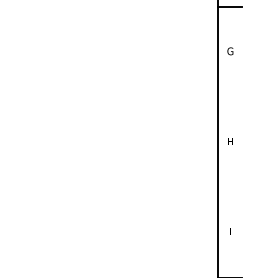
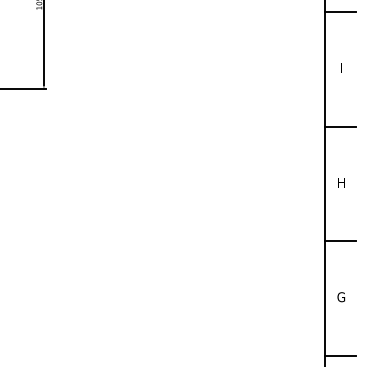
text: (230, 51) -> (341, 68), G -> I
line: (229, 97) -> (340, 126), added
line: (229, 187) -> (340, 241), added
text: (230, 231) -> (341, 297), I -> G

